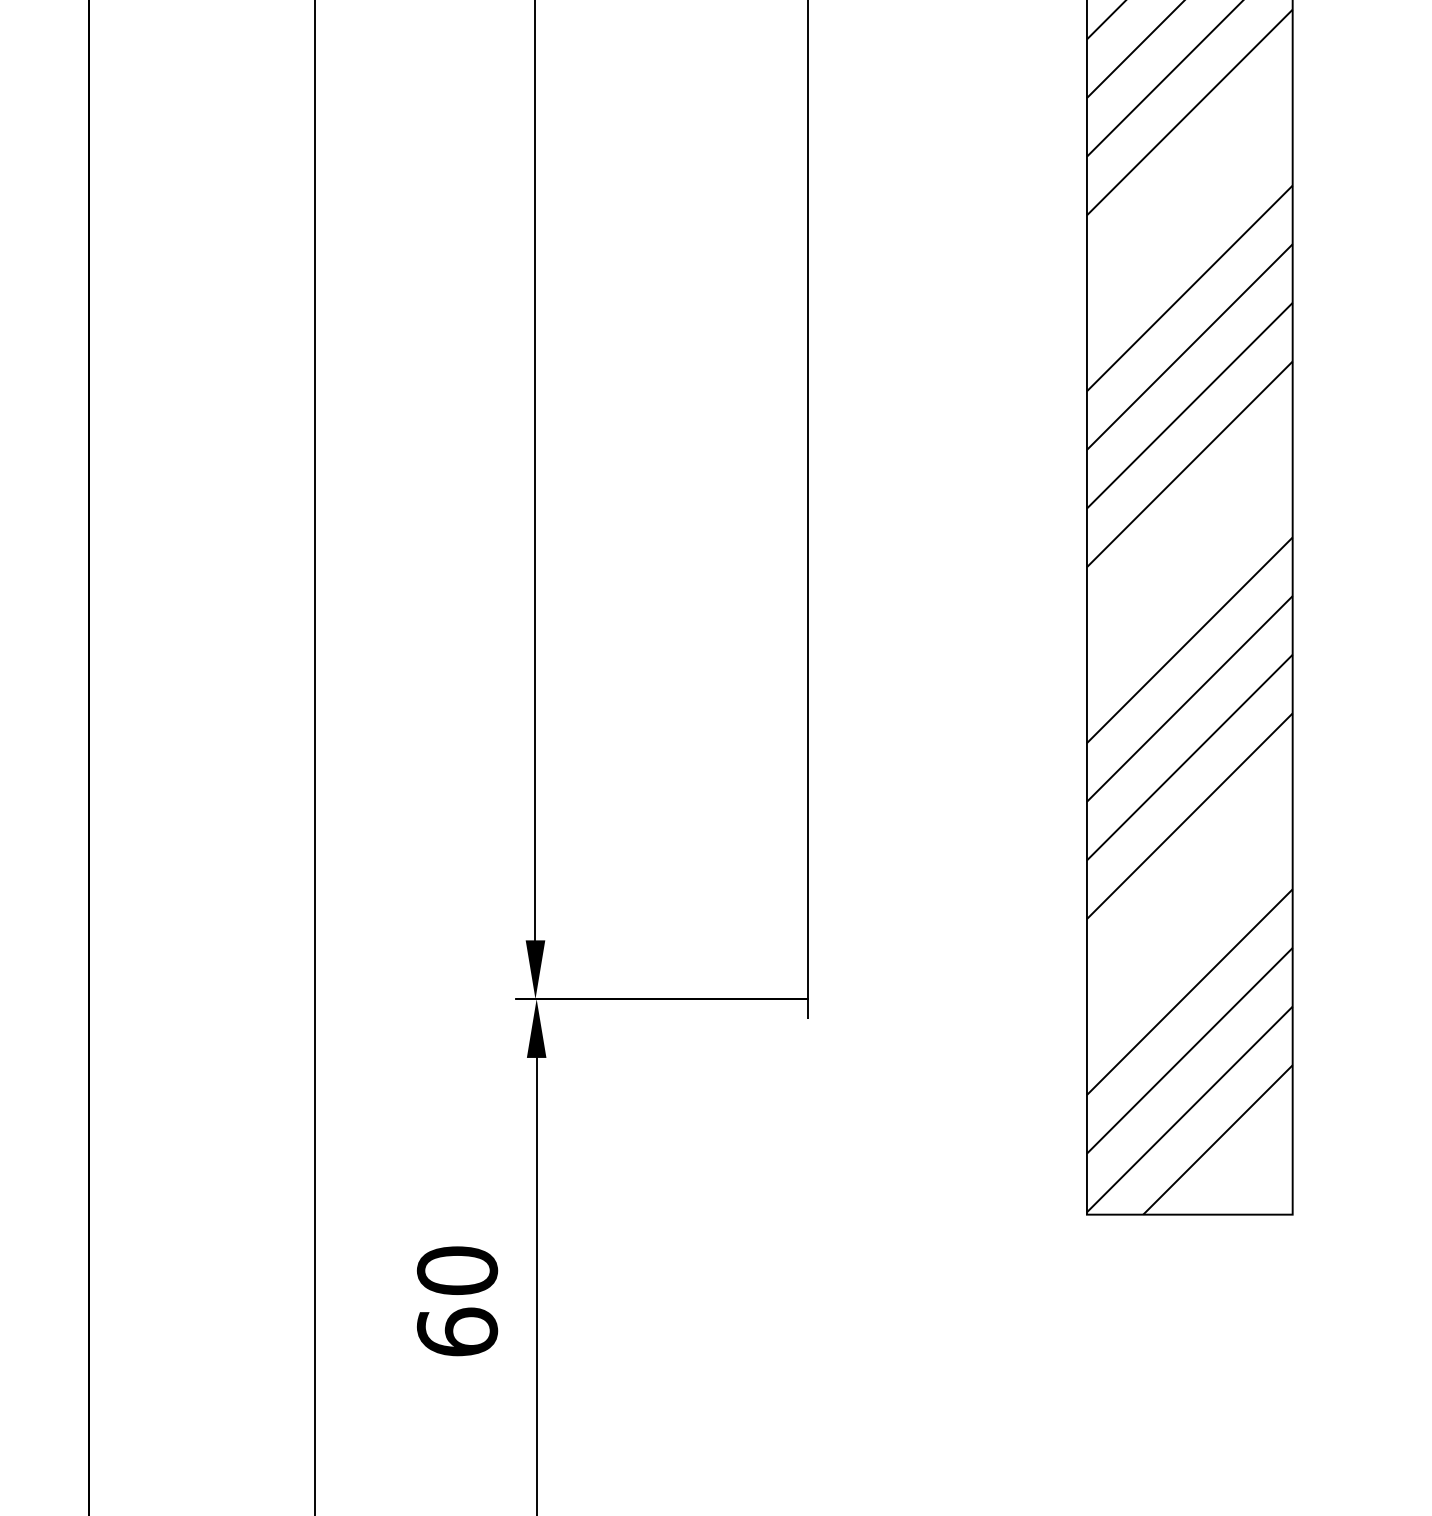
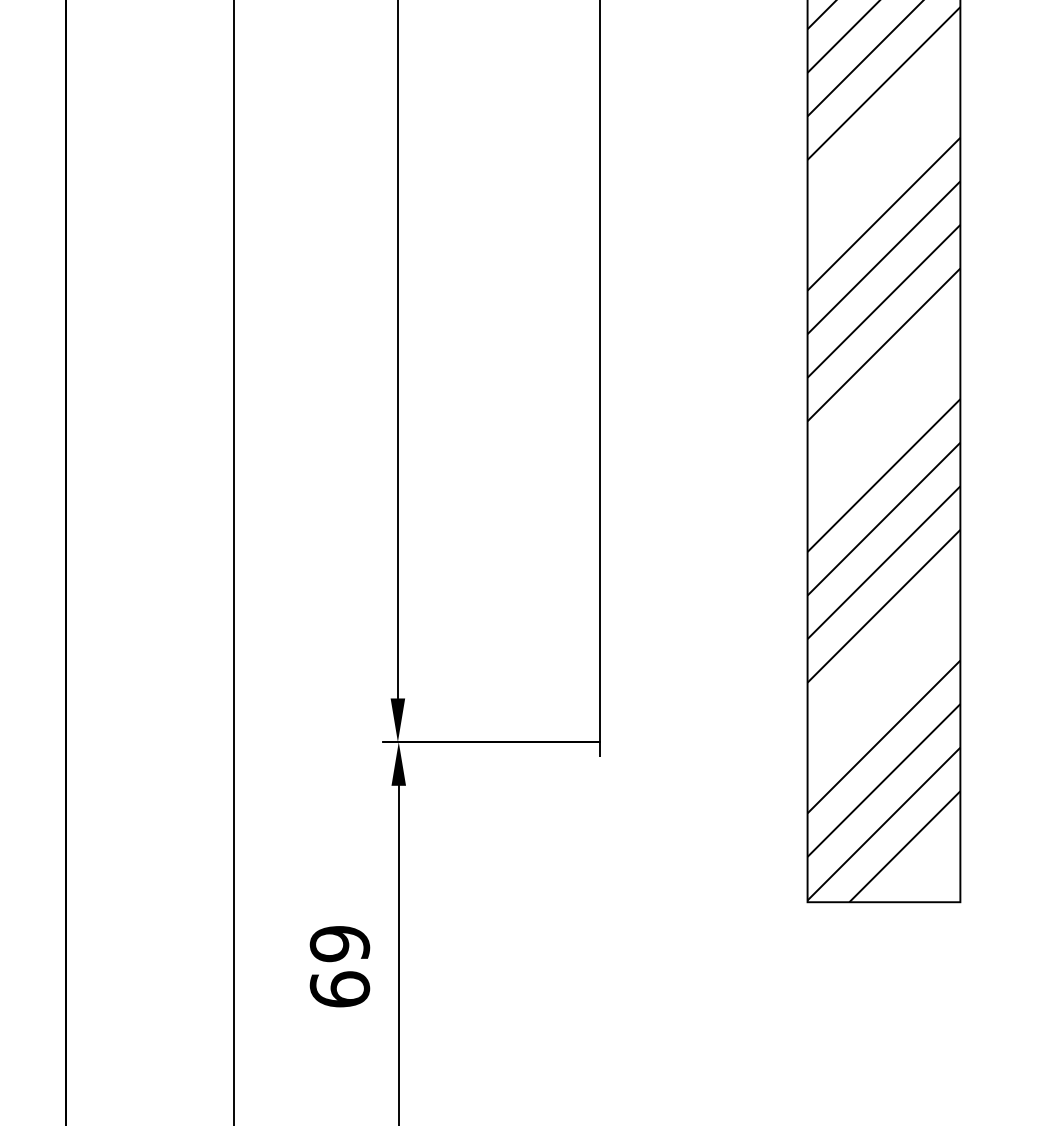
text: (456, 1270) -> (339, 943), 60 -> 69

